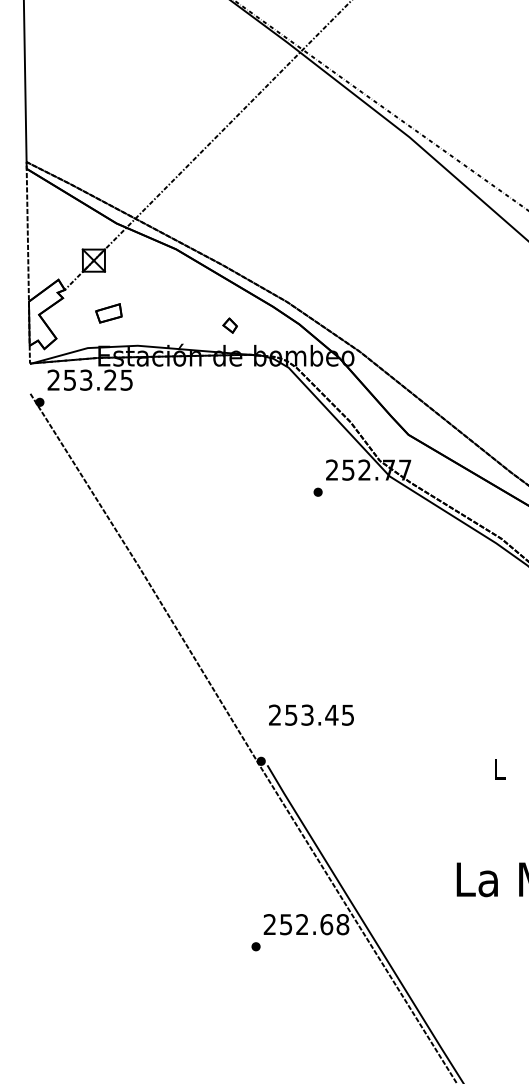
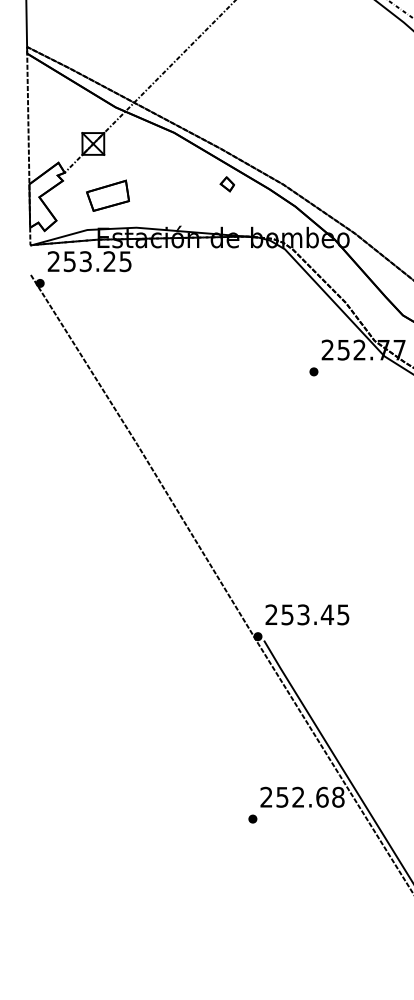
part: (108, 313) -> (107, 195), size x1.67
part: (229, 325) -> (226, 184), moved
text: (311, 714) -> (307, 614), moved

